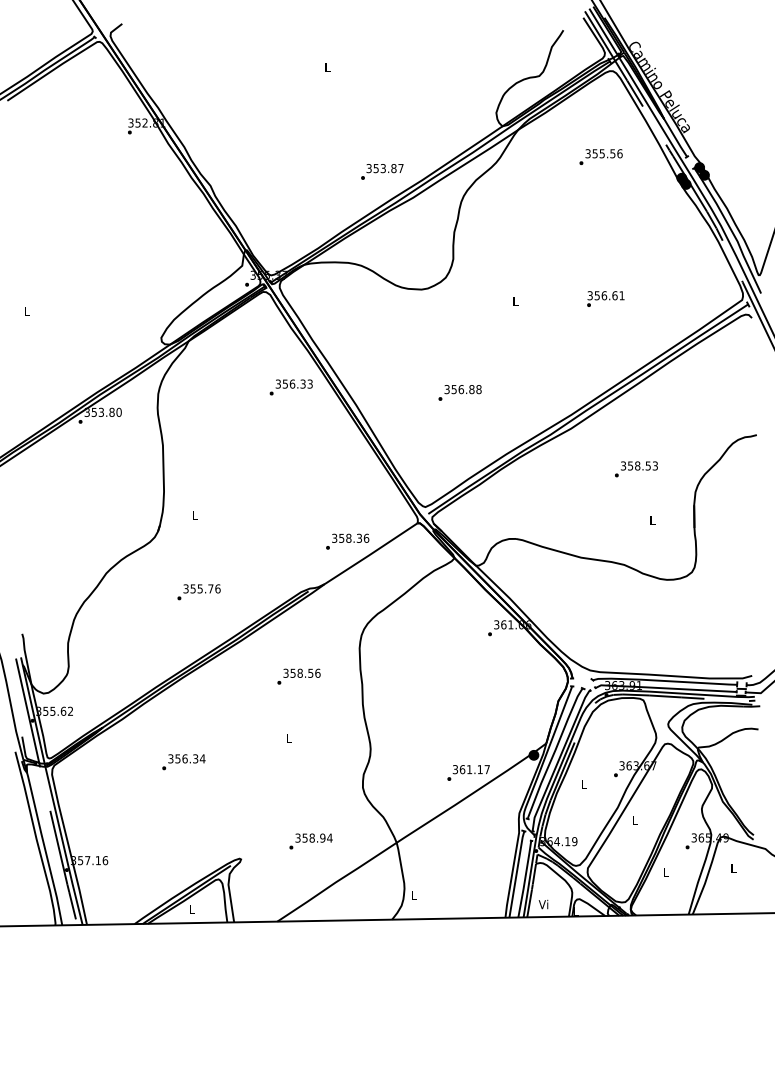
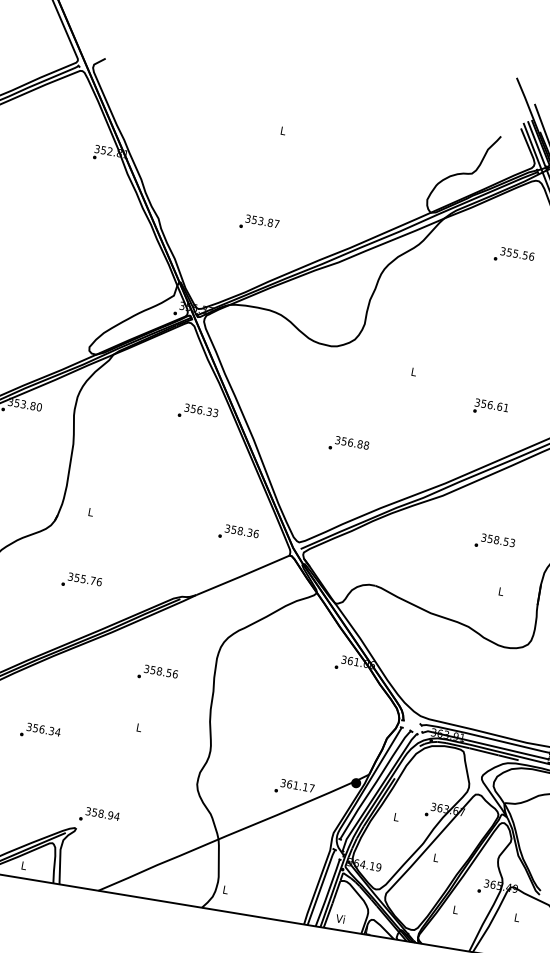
text: (382, 171) -> (259, 223), moved
text: (605, 298) -> (490, 407), moved
text: (347, 541) -> (238, 533), moved
text: (310, 841) -> (99, 816), moved

